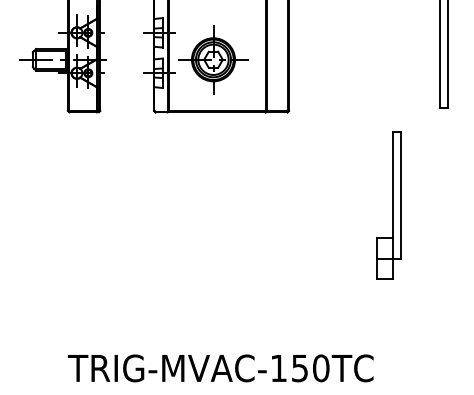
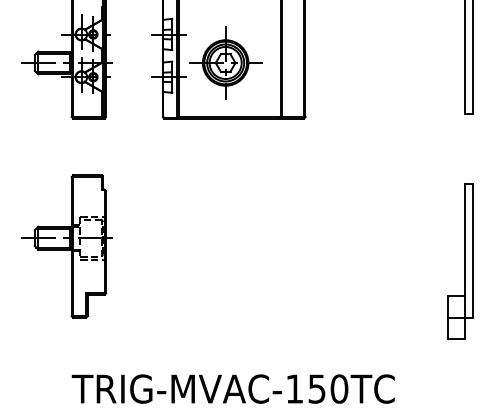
part: (388, 205) -> (460, 261), moved
part: (62, 233) -> (66, 246), added

